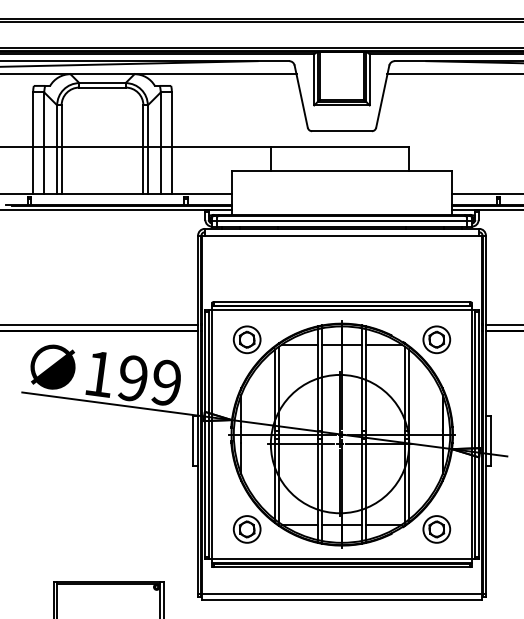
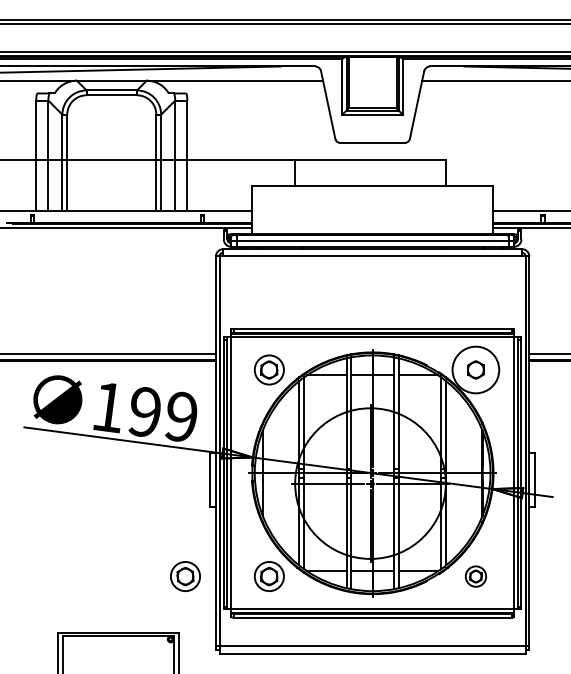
circle: (436, 339) -> (475, 369), size x1.6
part: (169, 529) -> (184, 576), added
part: (436, 529) -> (475, 576), size x0.7

